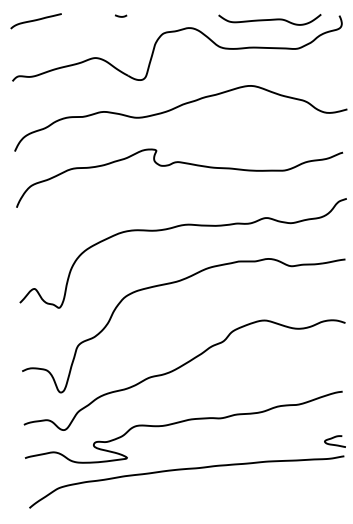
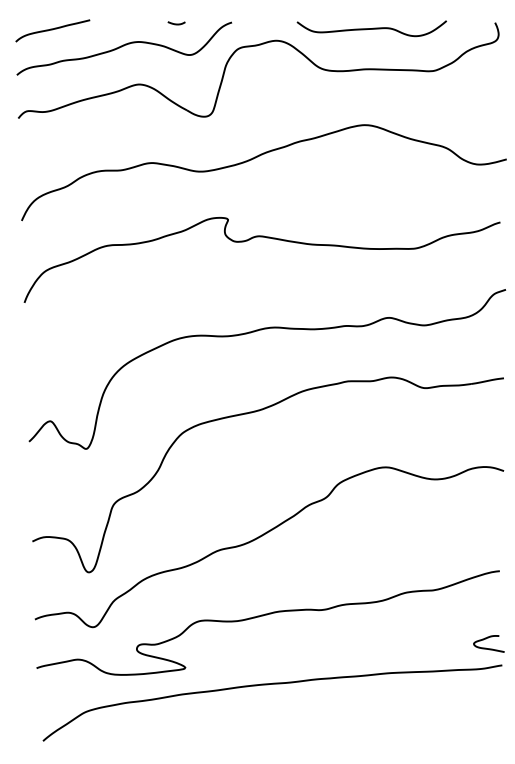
curve: (269, 19) -> (371, 28), moved
curve: (84, 32) -> (123, 47), added

